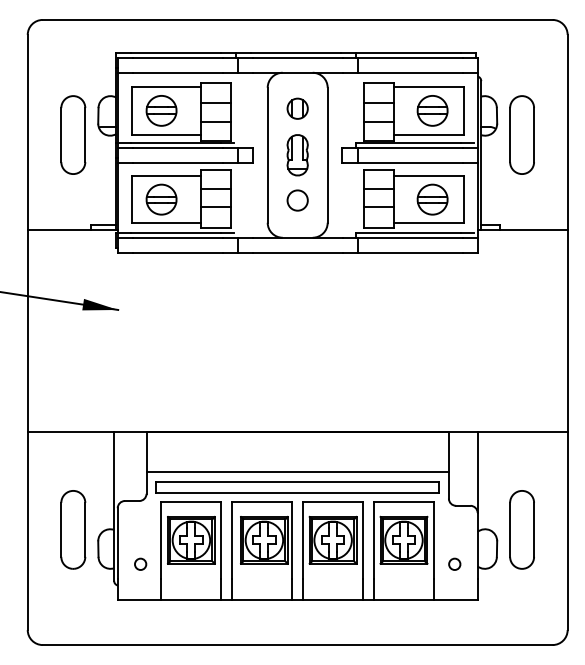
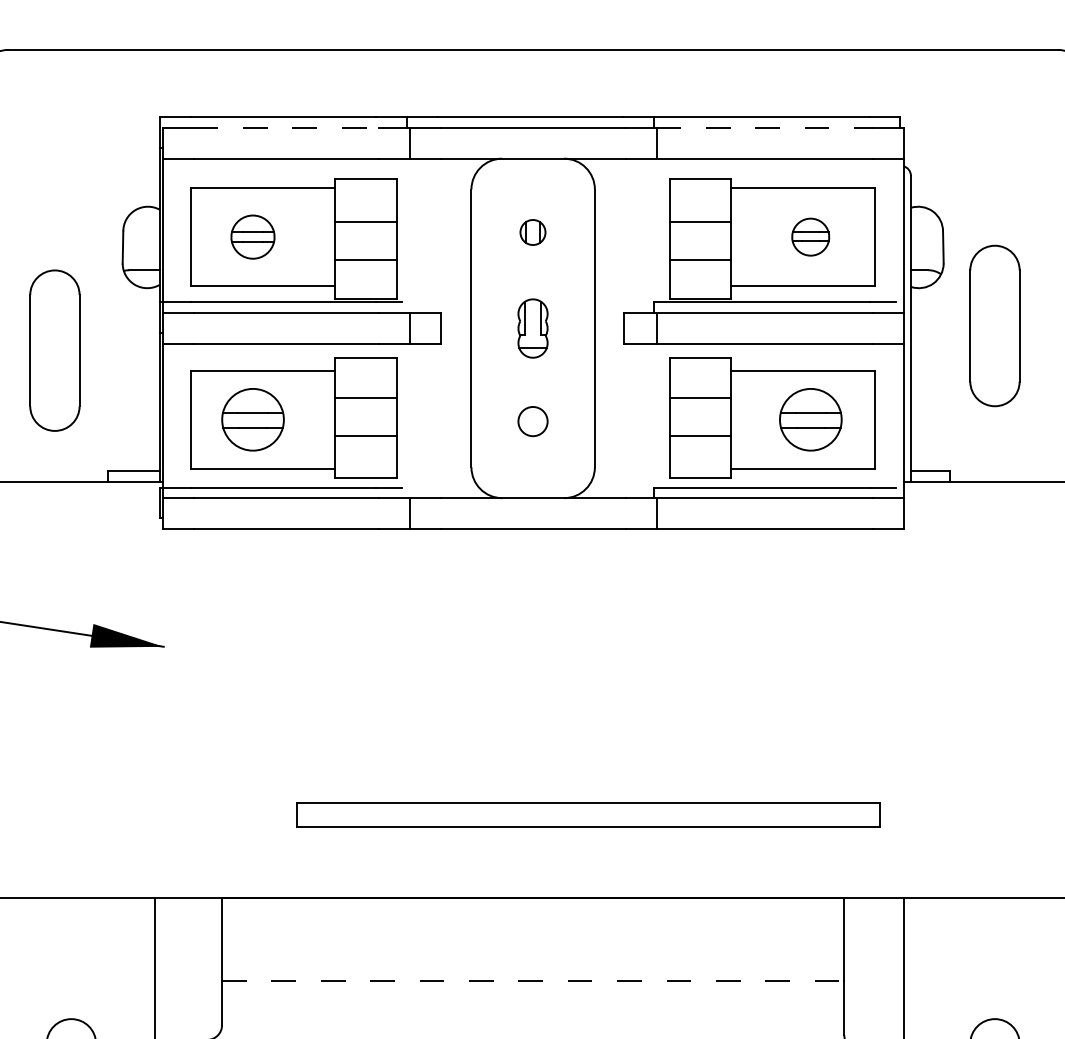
line: (177, 57) -> (285, 127), solid -> dashed
line: (410, 57) -> (765, 127), solid -> dashed
part: (297, 108) -> (532, 232), size x0.6
part: (161, 110) -> (252, 236), size x0.7
part: (432, 110) -> (810, 236), size x0.6
part: (73, 134) -> (55, 349), moved
part: (521, 134) -> (993, 324), moved
part: (297, 155) -> (532, 328), size x0.7
circle: (297, 200) -> (532, 421), size x0.7
line: (298, 472) -> (534, 981), solid -> dashed
part: (297, 487) -> (588, 814), moved

